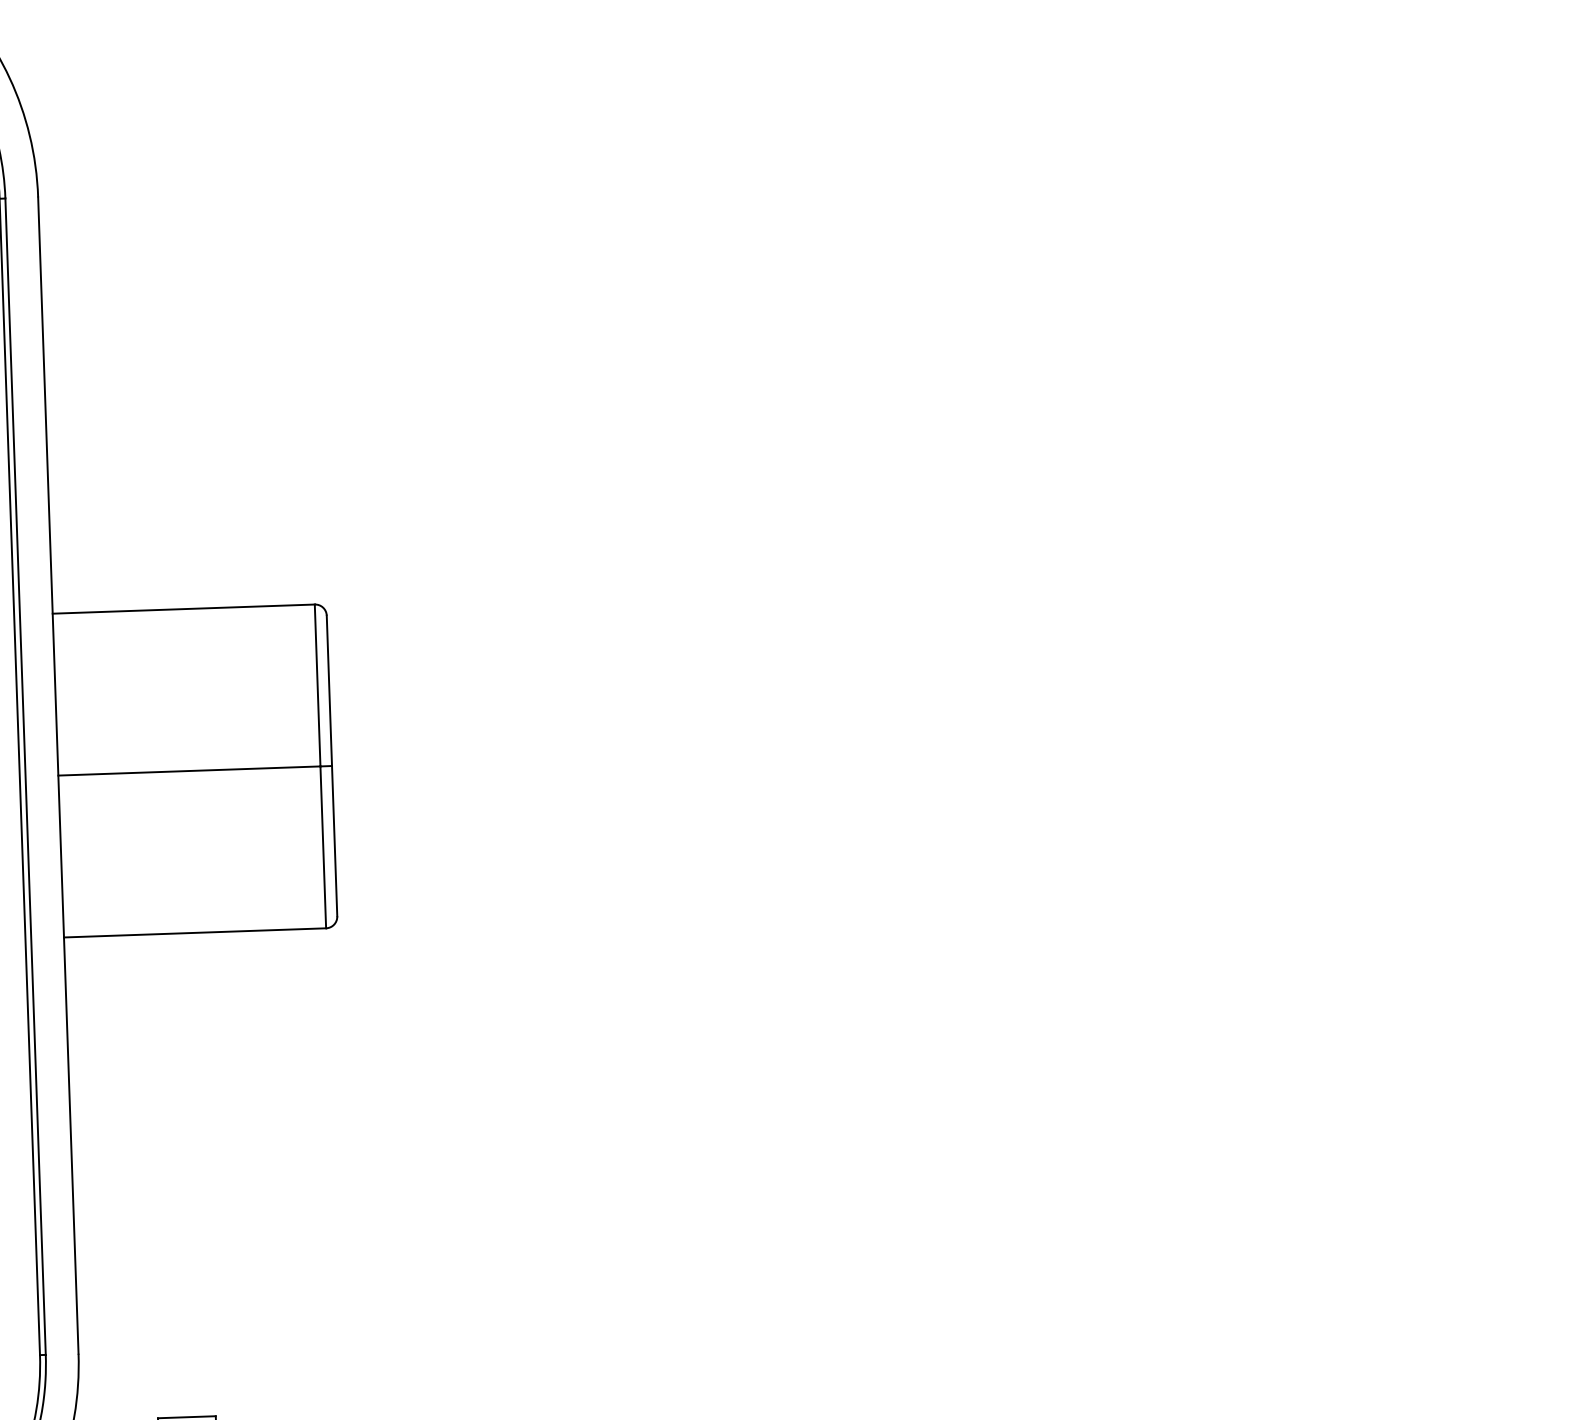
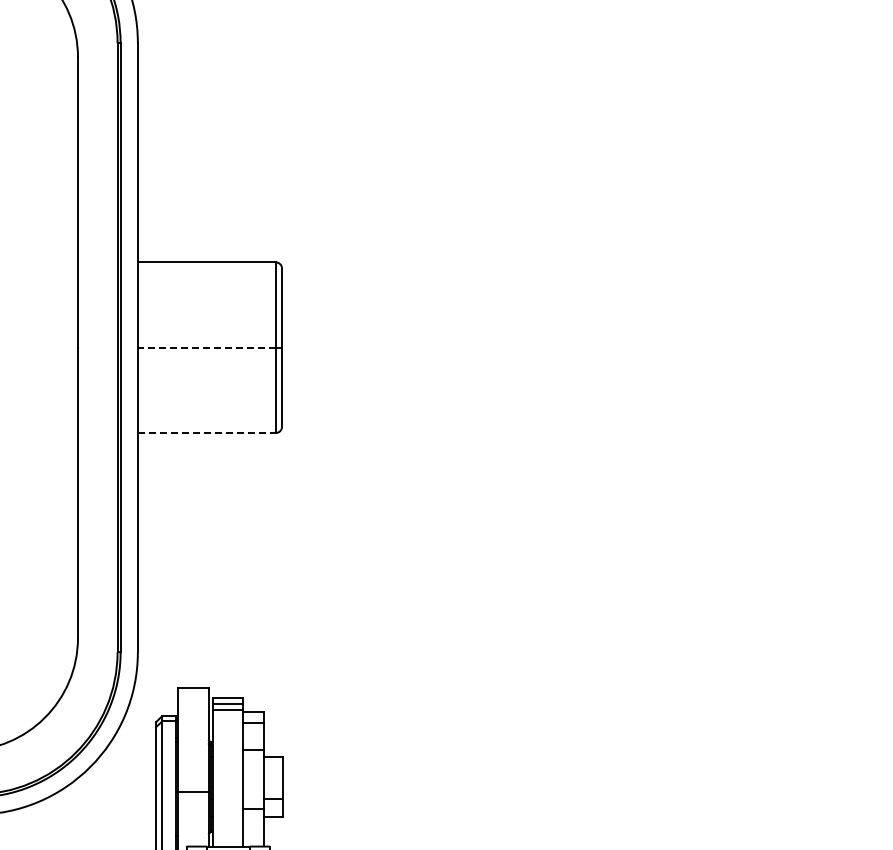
line: (188, 770) -> (206, 347), solid -> dashed
line: (196, 931) -> (207, 432), solid -> dashed

